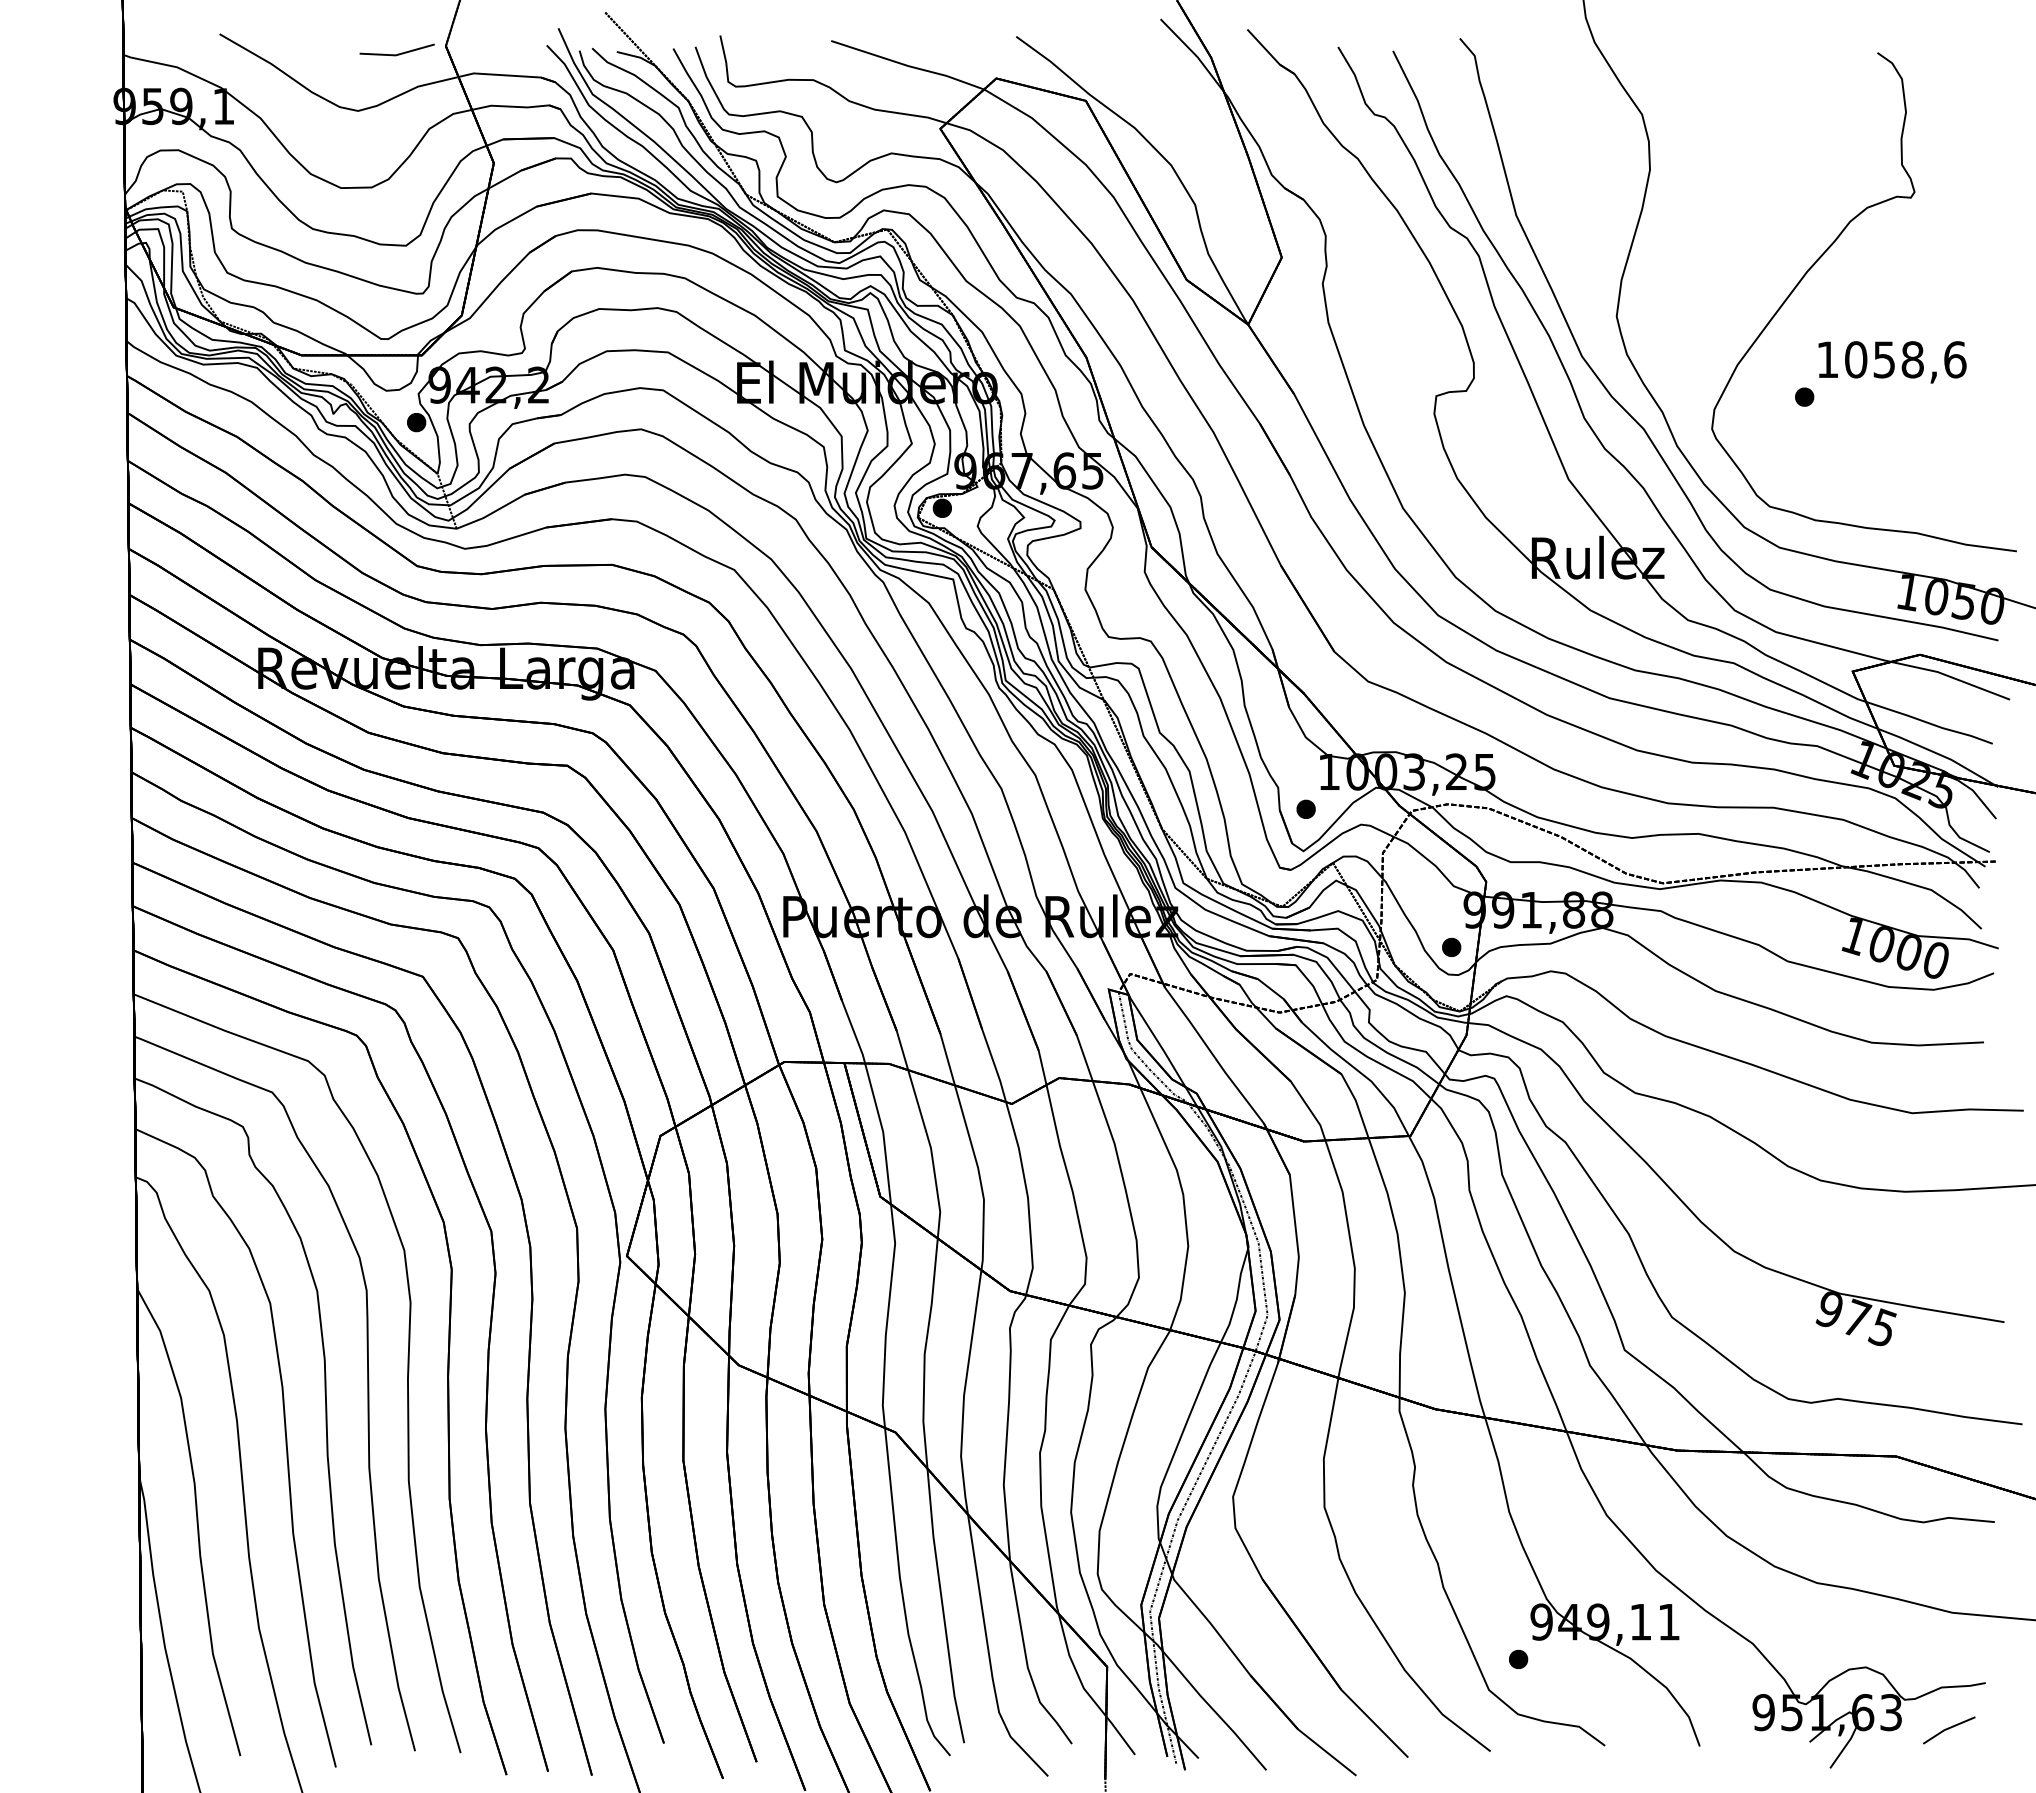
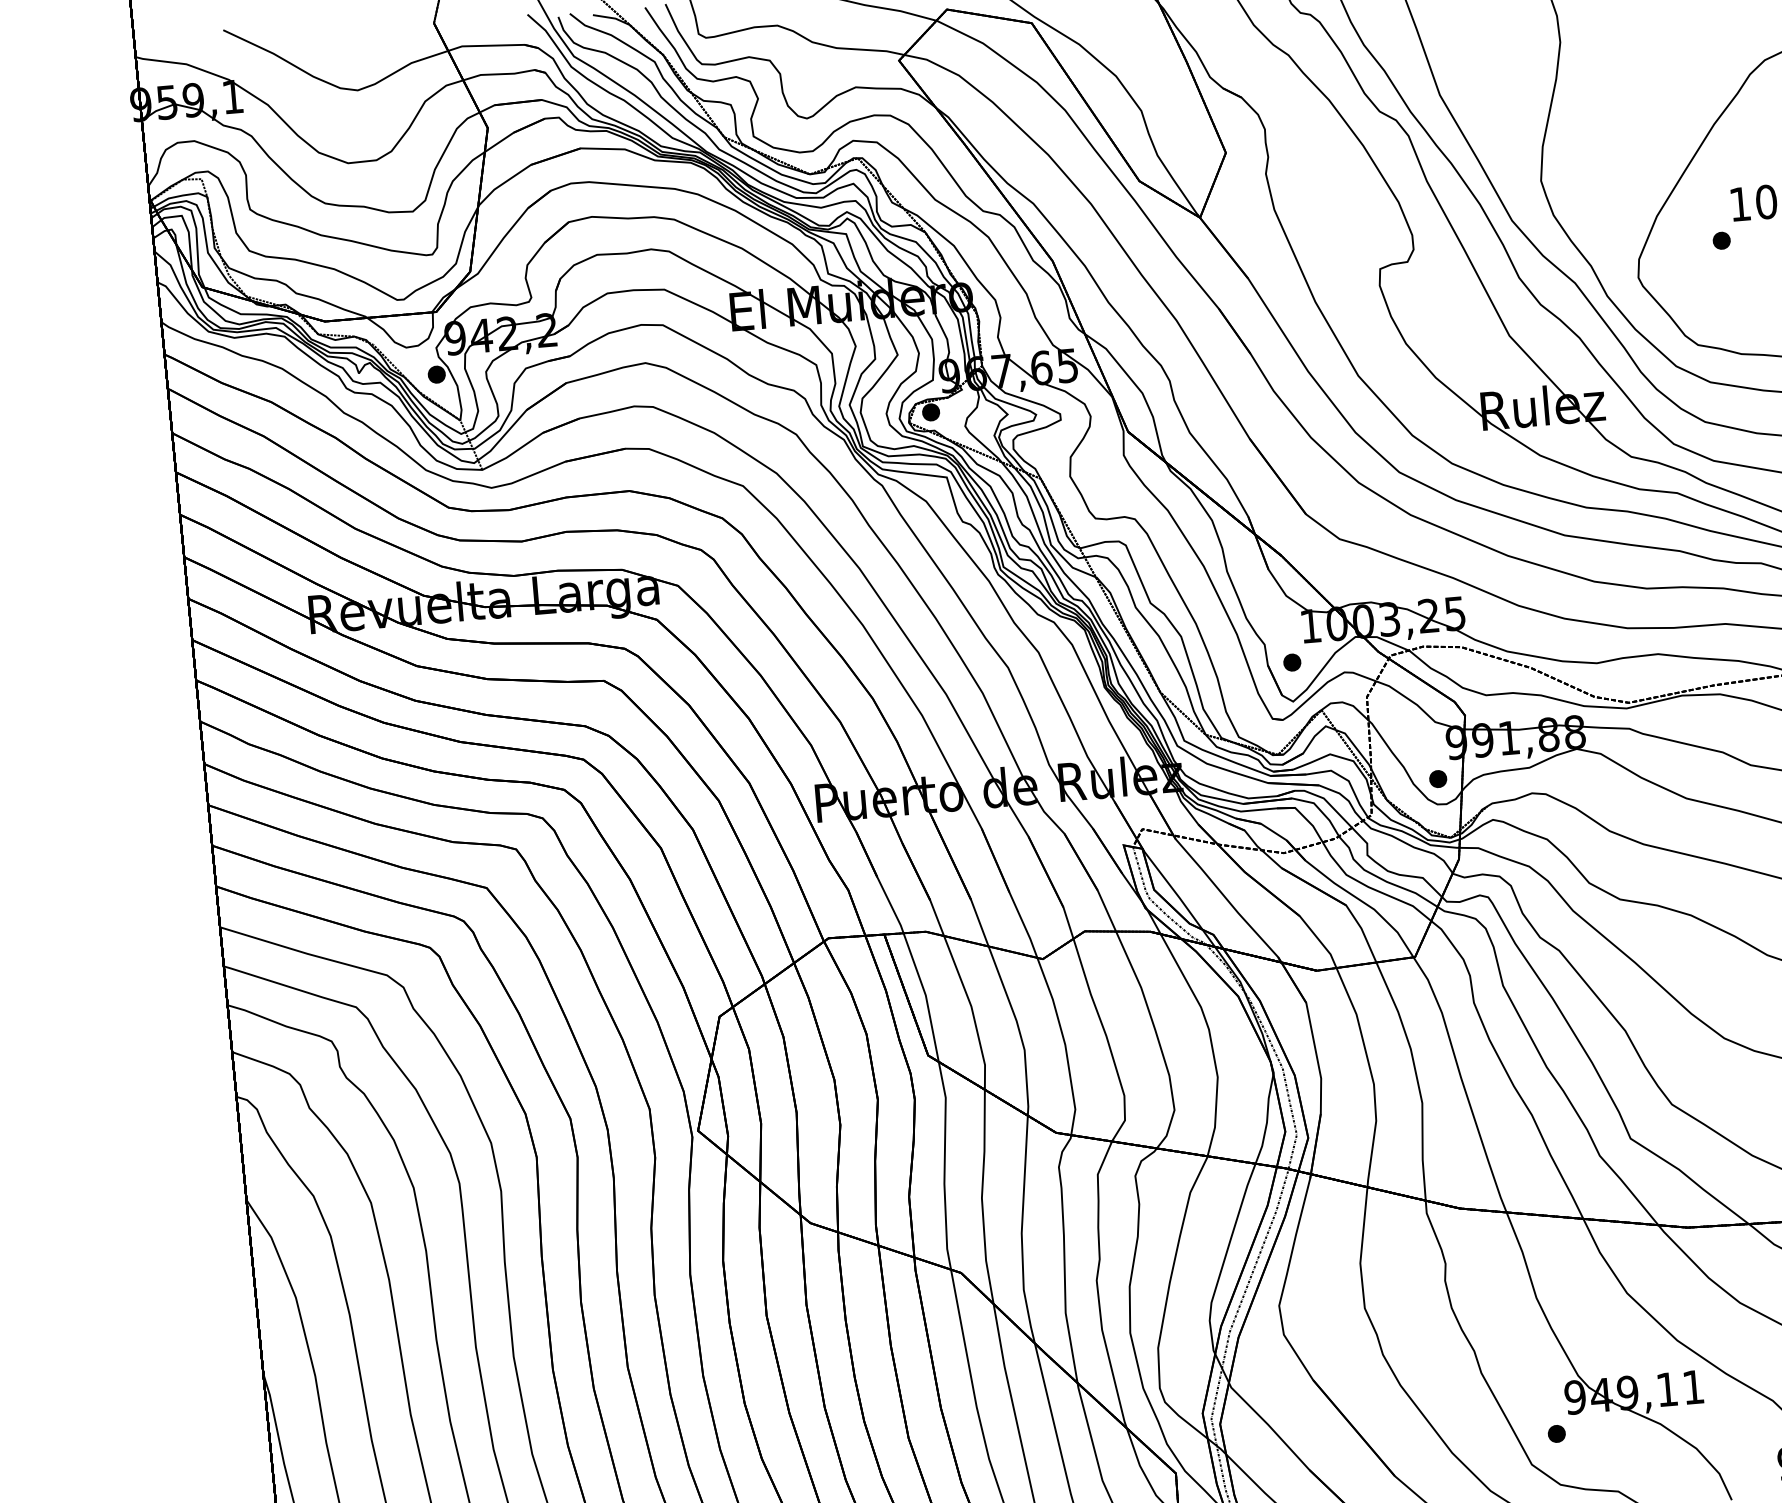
part: (396, 49) -> (388, 30), removed

